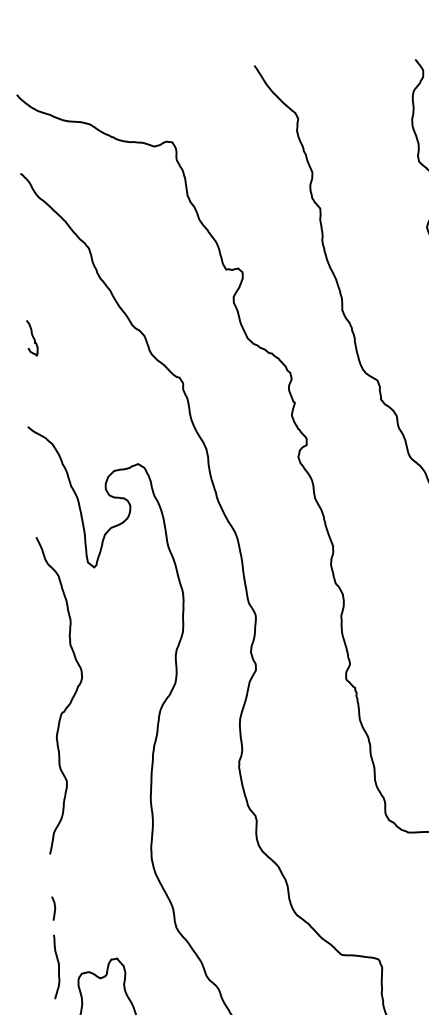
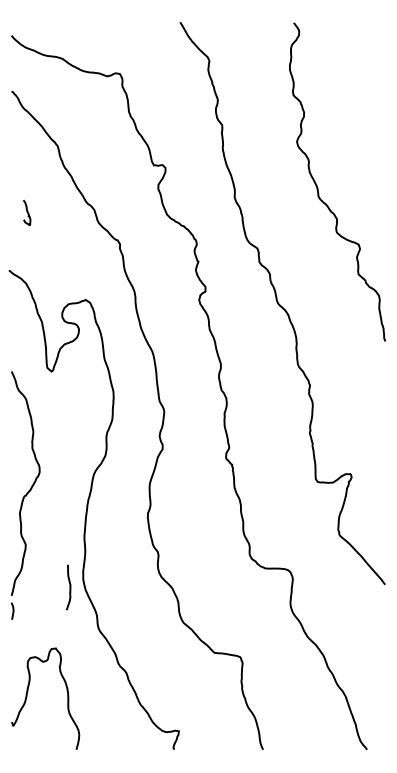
curve: (32, 337) -> (27, 212), moved
curve: (71, 697) -> (31, 485), moved
curve: (57, 966) -> (69, 587), moved

